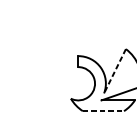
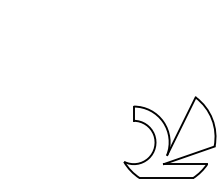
line: (115, 71) -> (181, 126), dashed -> solid
line: (103, 111) -> (166, 178), dashed -> solid

